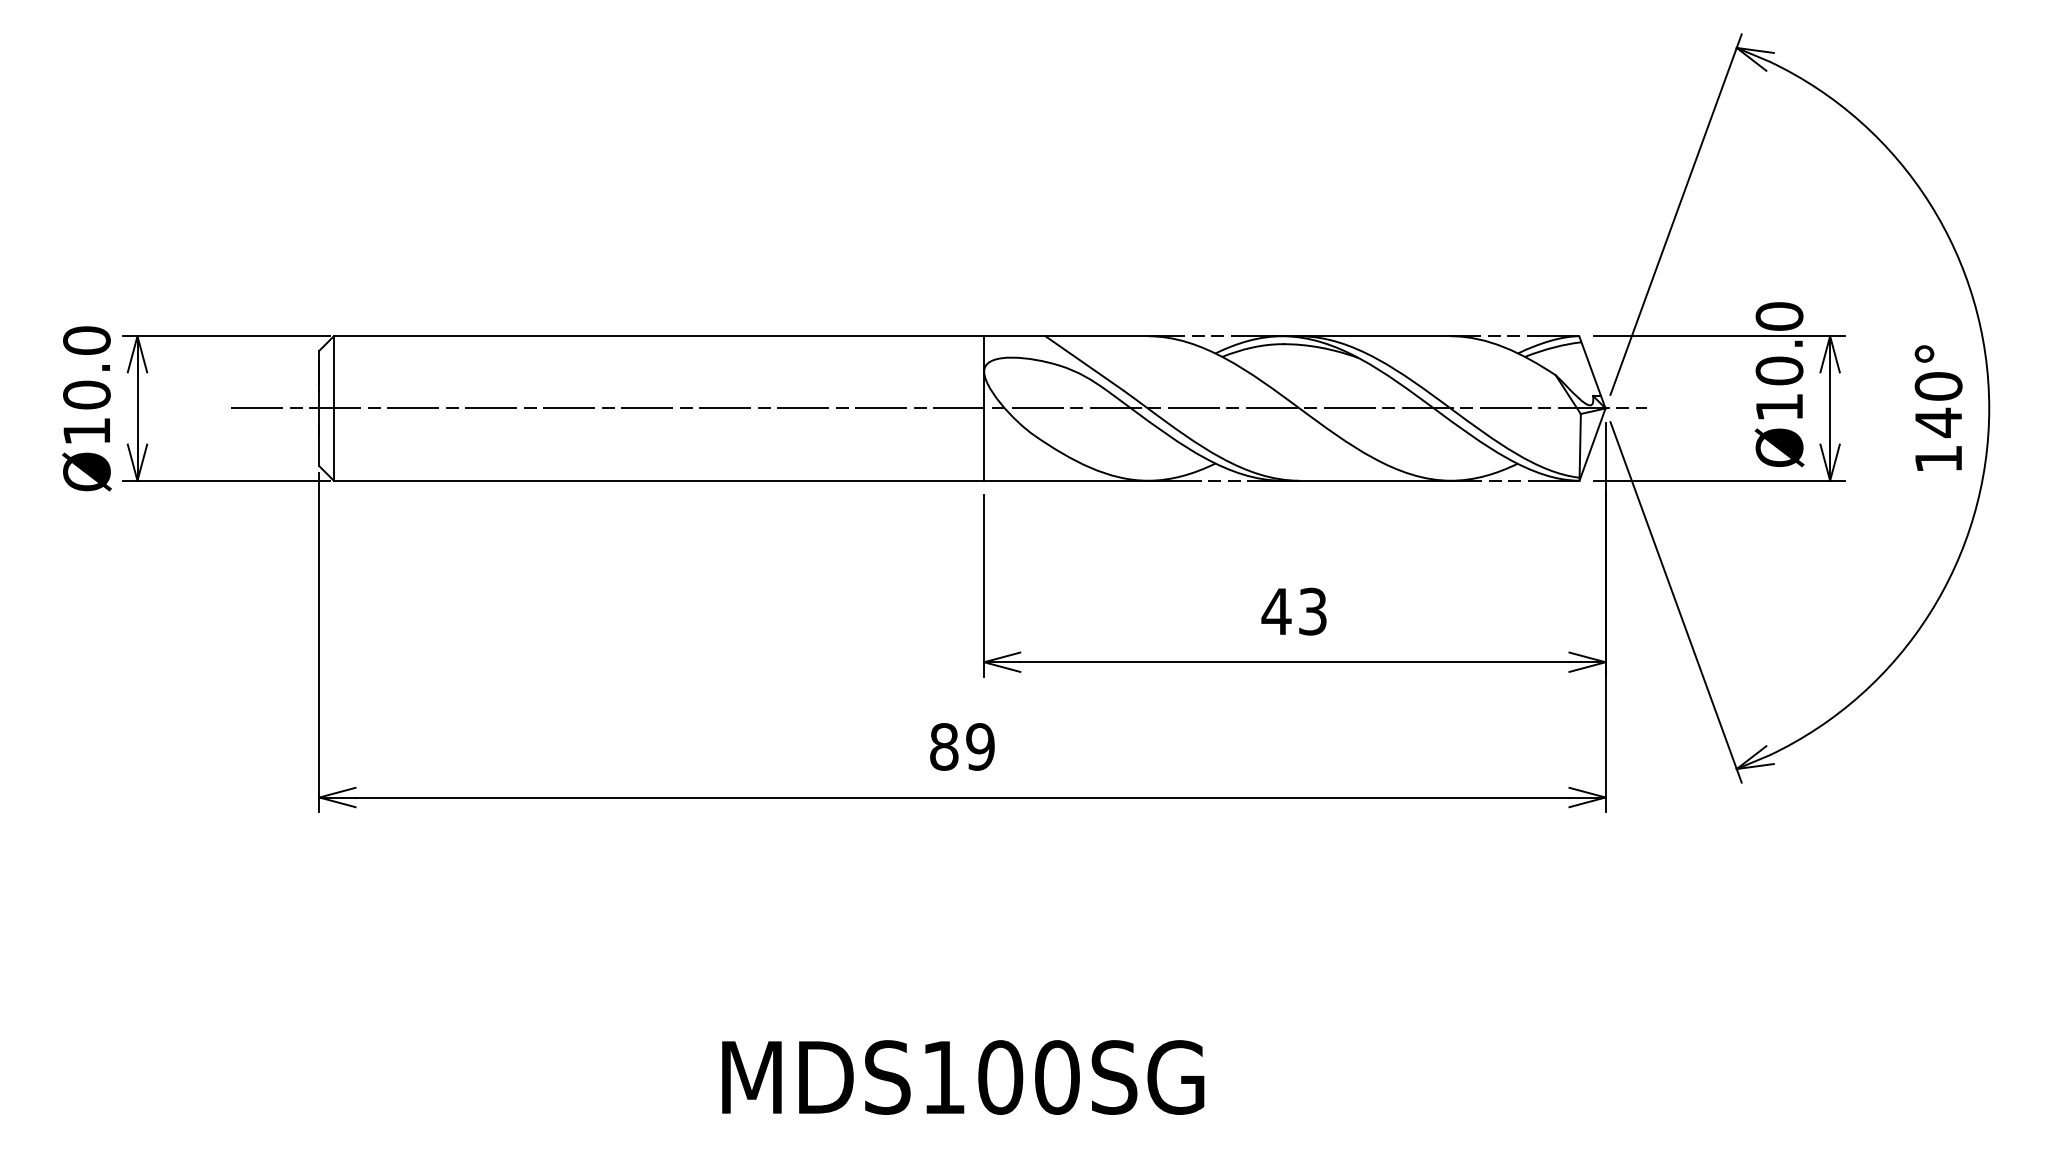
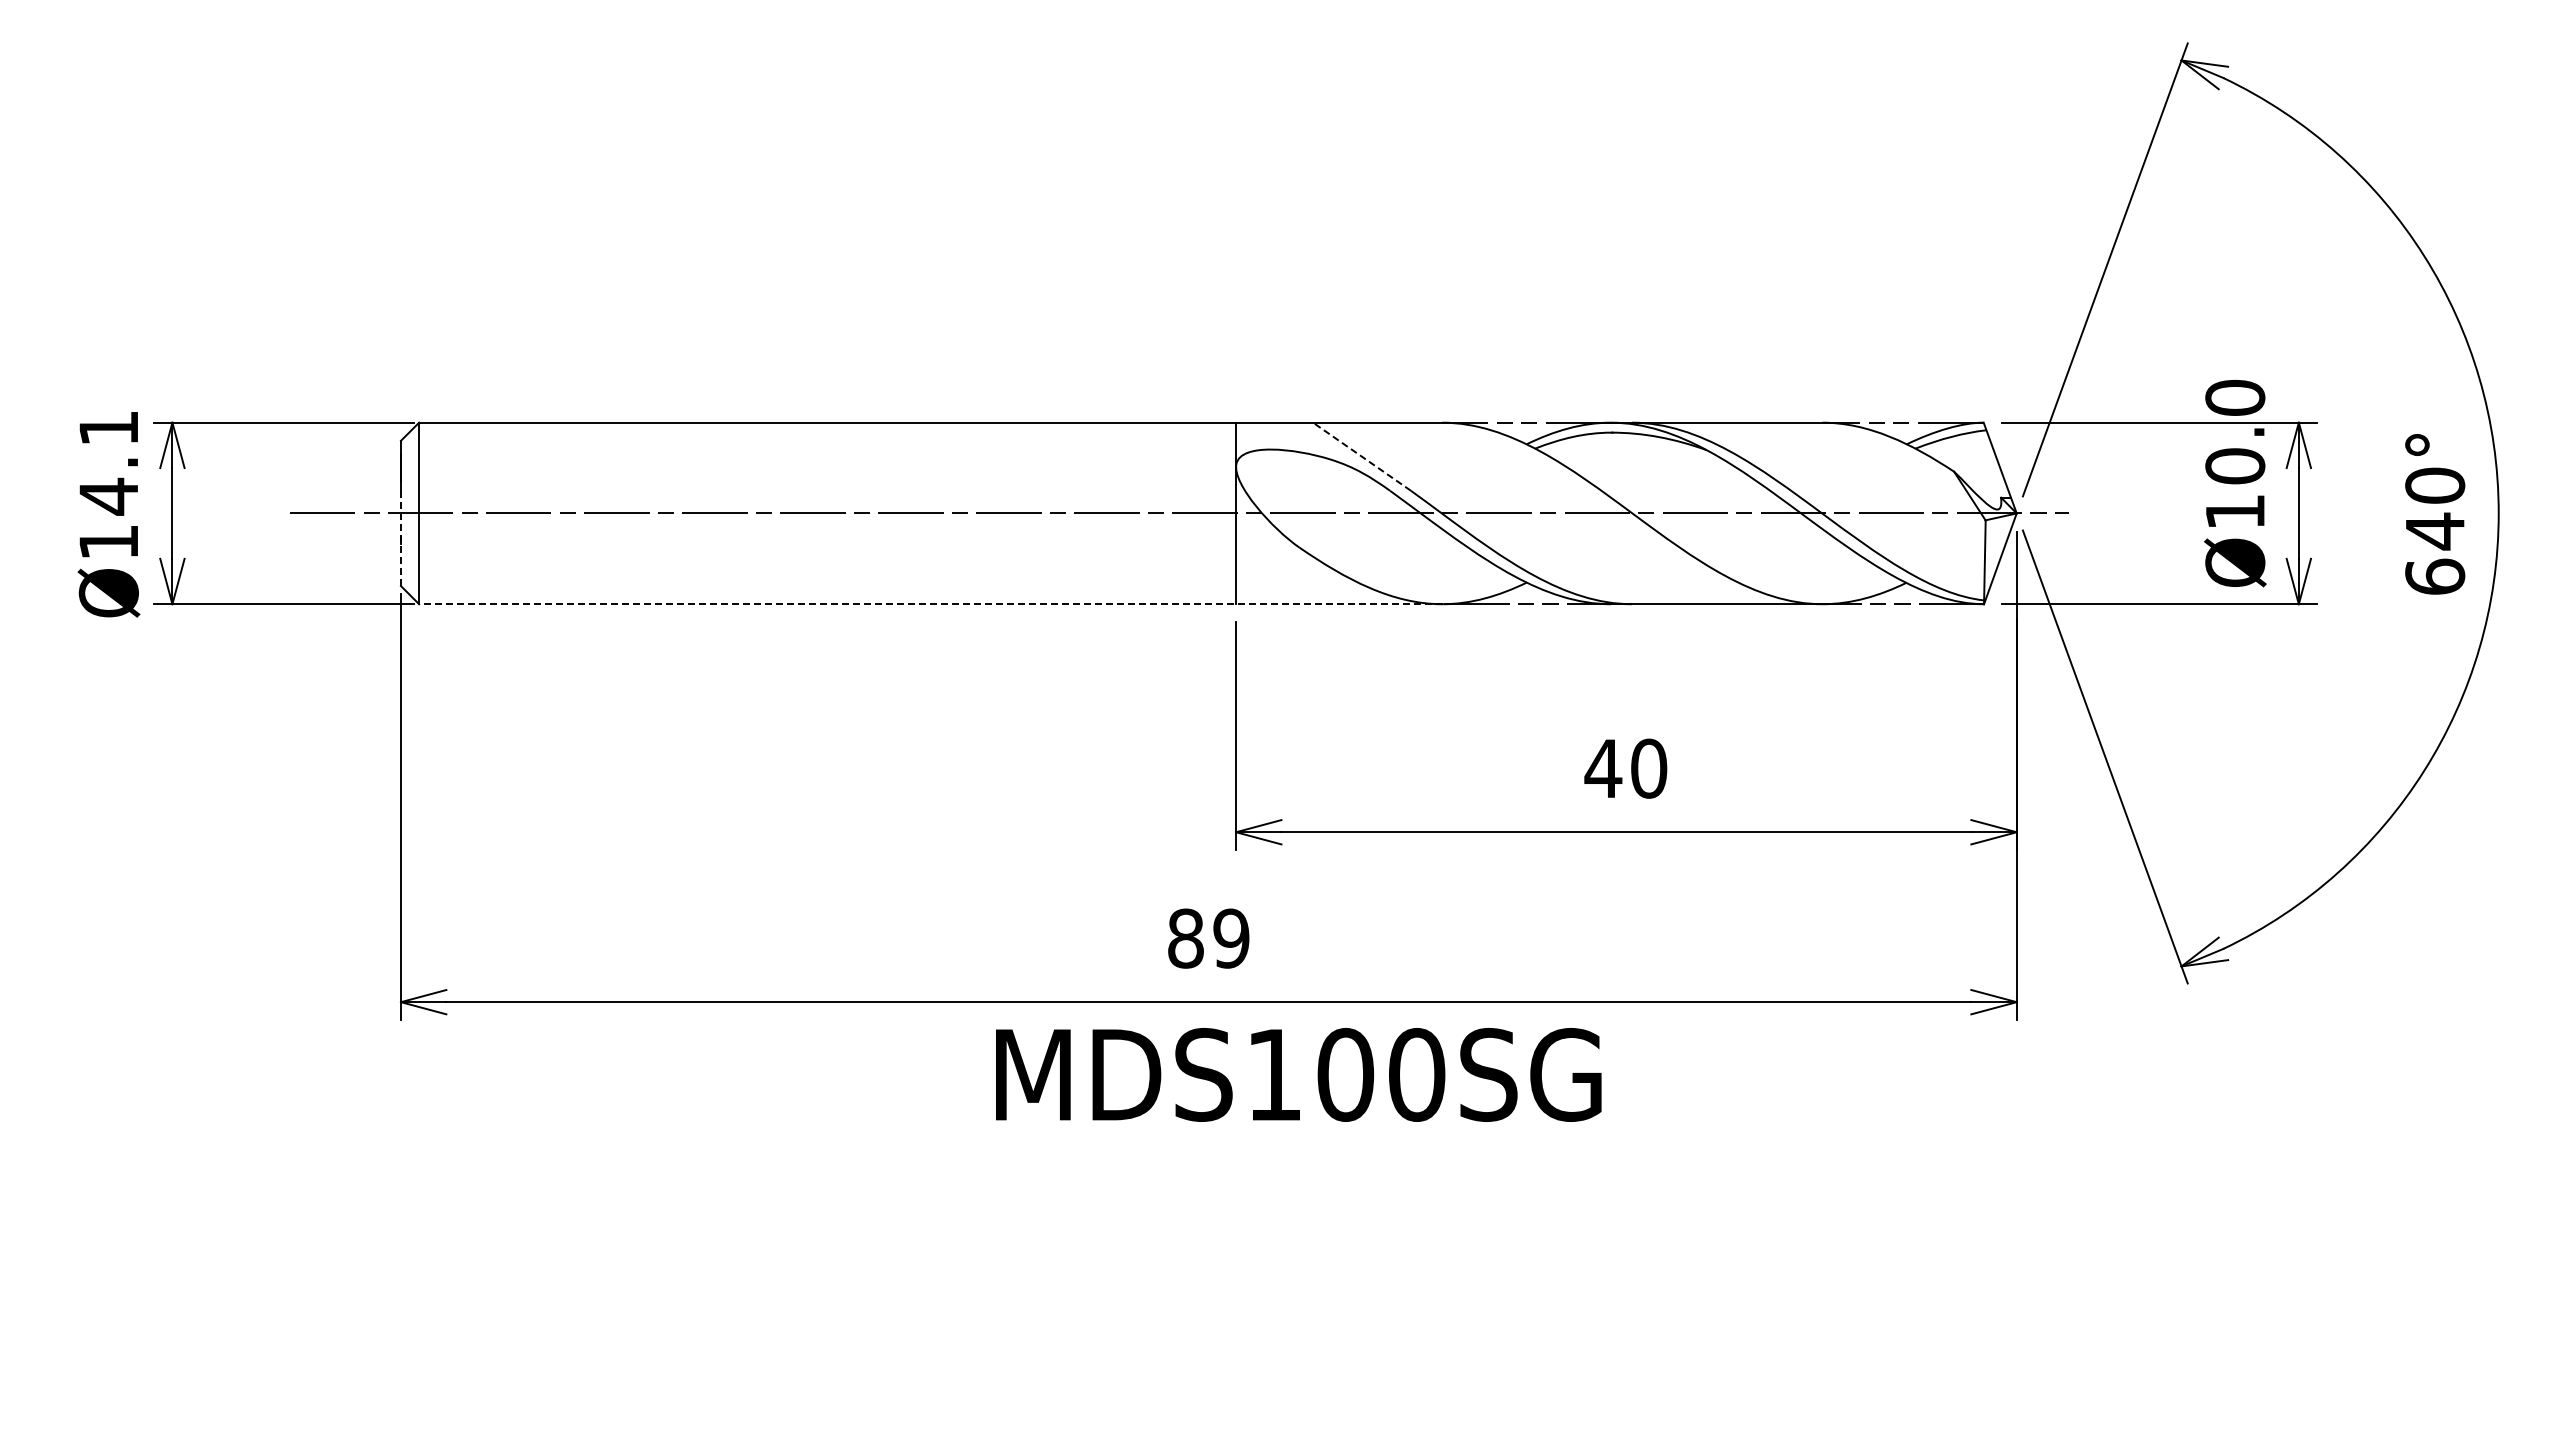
line: (1084, 363) -> (1361, 456), solid -> dashed
text: (86, 367) -> (108, 462), Ø10.0 -> Ø14.1
line: (319, 428) -> (400, 538), solid -> dashed
text: (1938, 458) -> (2435, 576), 140° -> 640°
line: (745, 480) -> (936, 604), solid -> dashed
text: (1313, 611) -> (1649, 768), 43 -> 40
text: (963, 1077) -> (1298, 1074), moved

